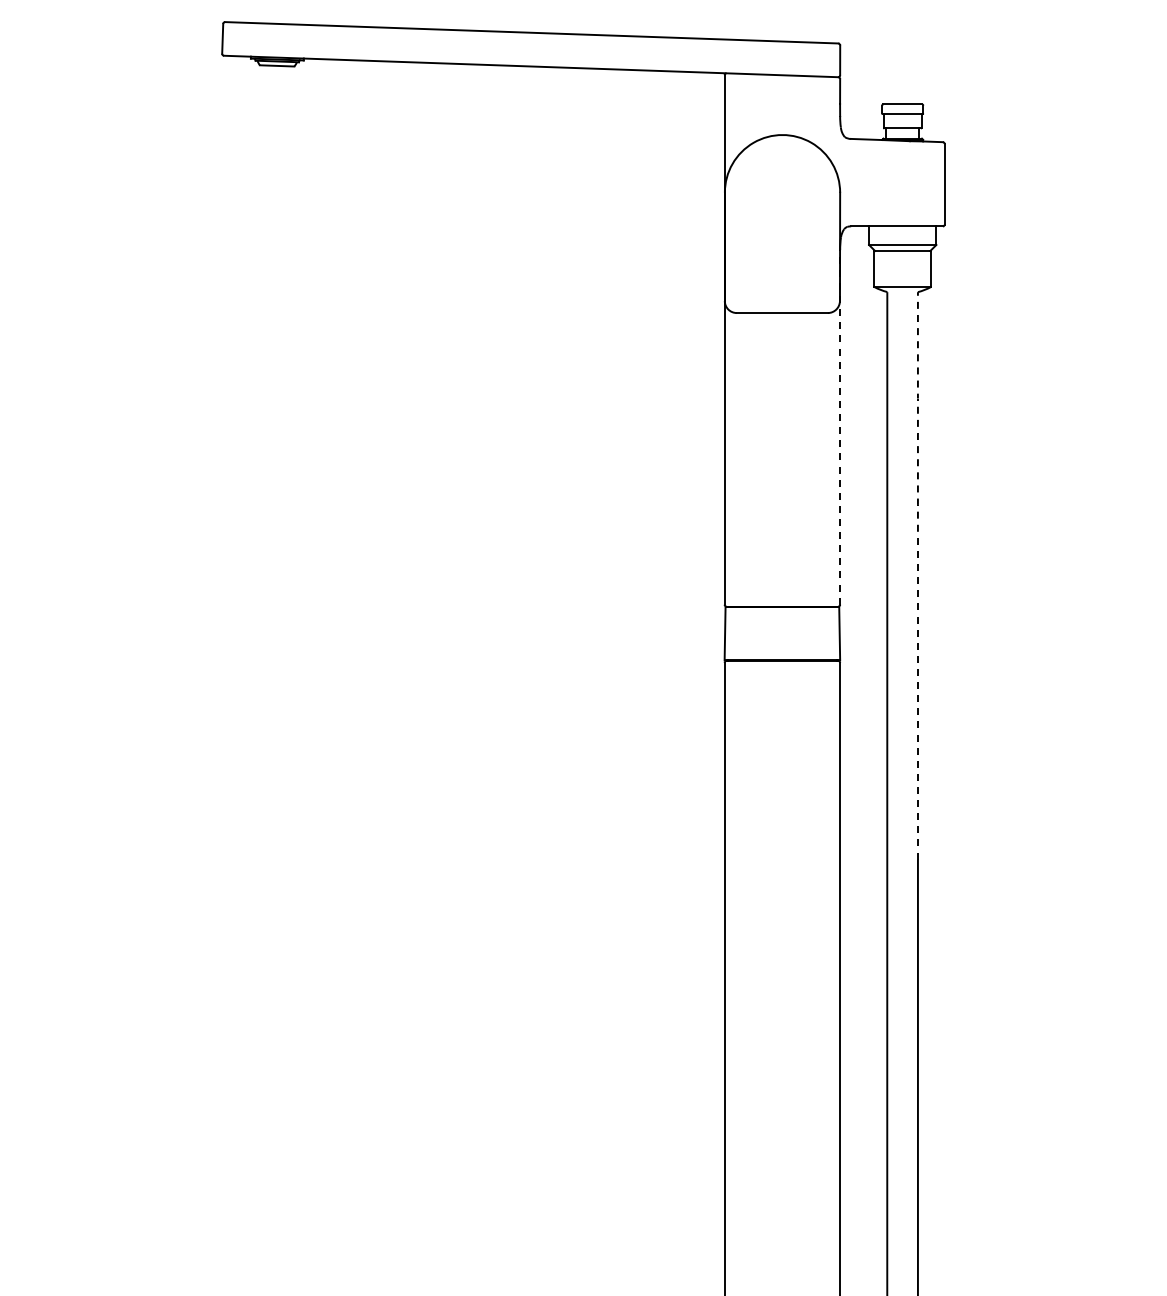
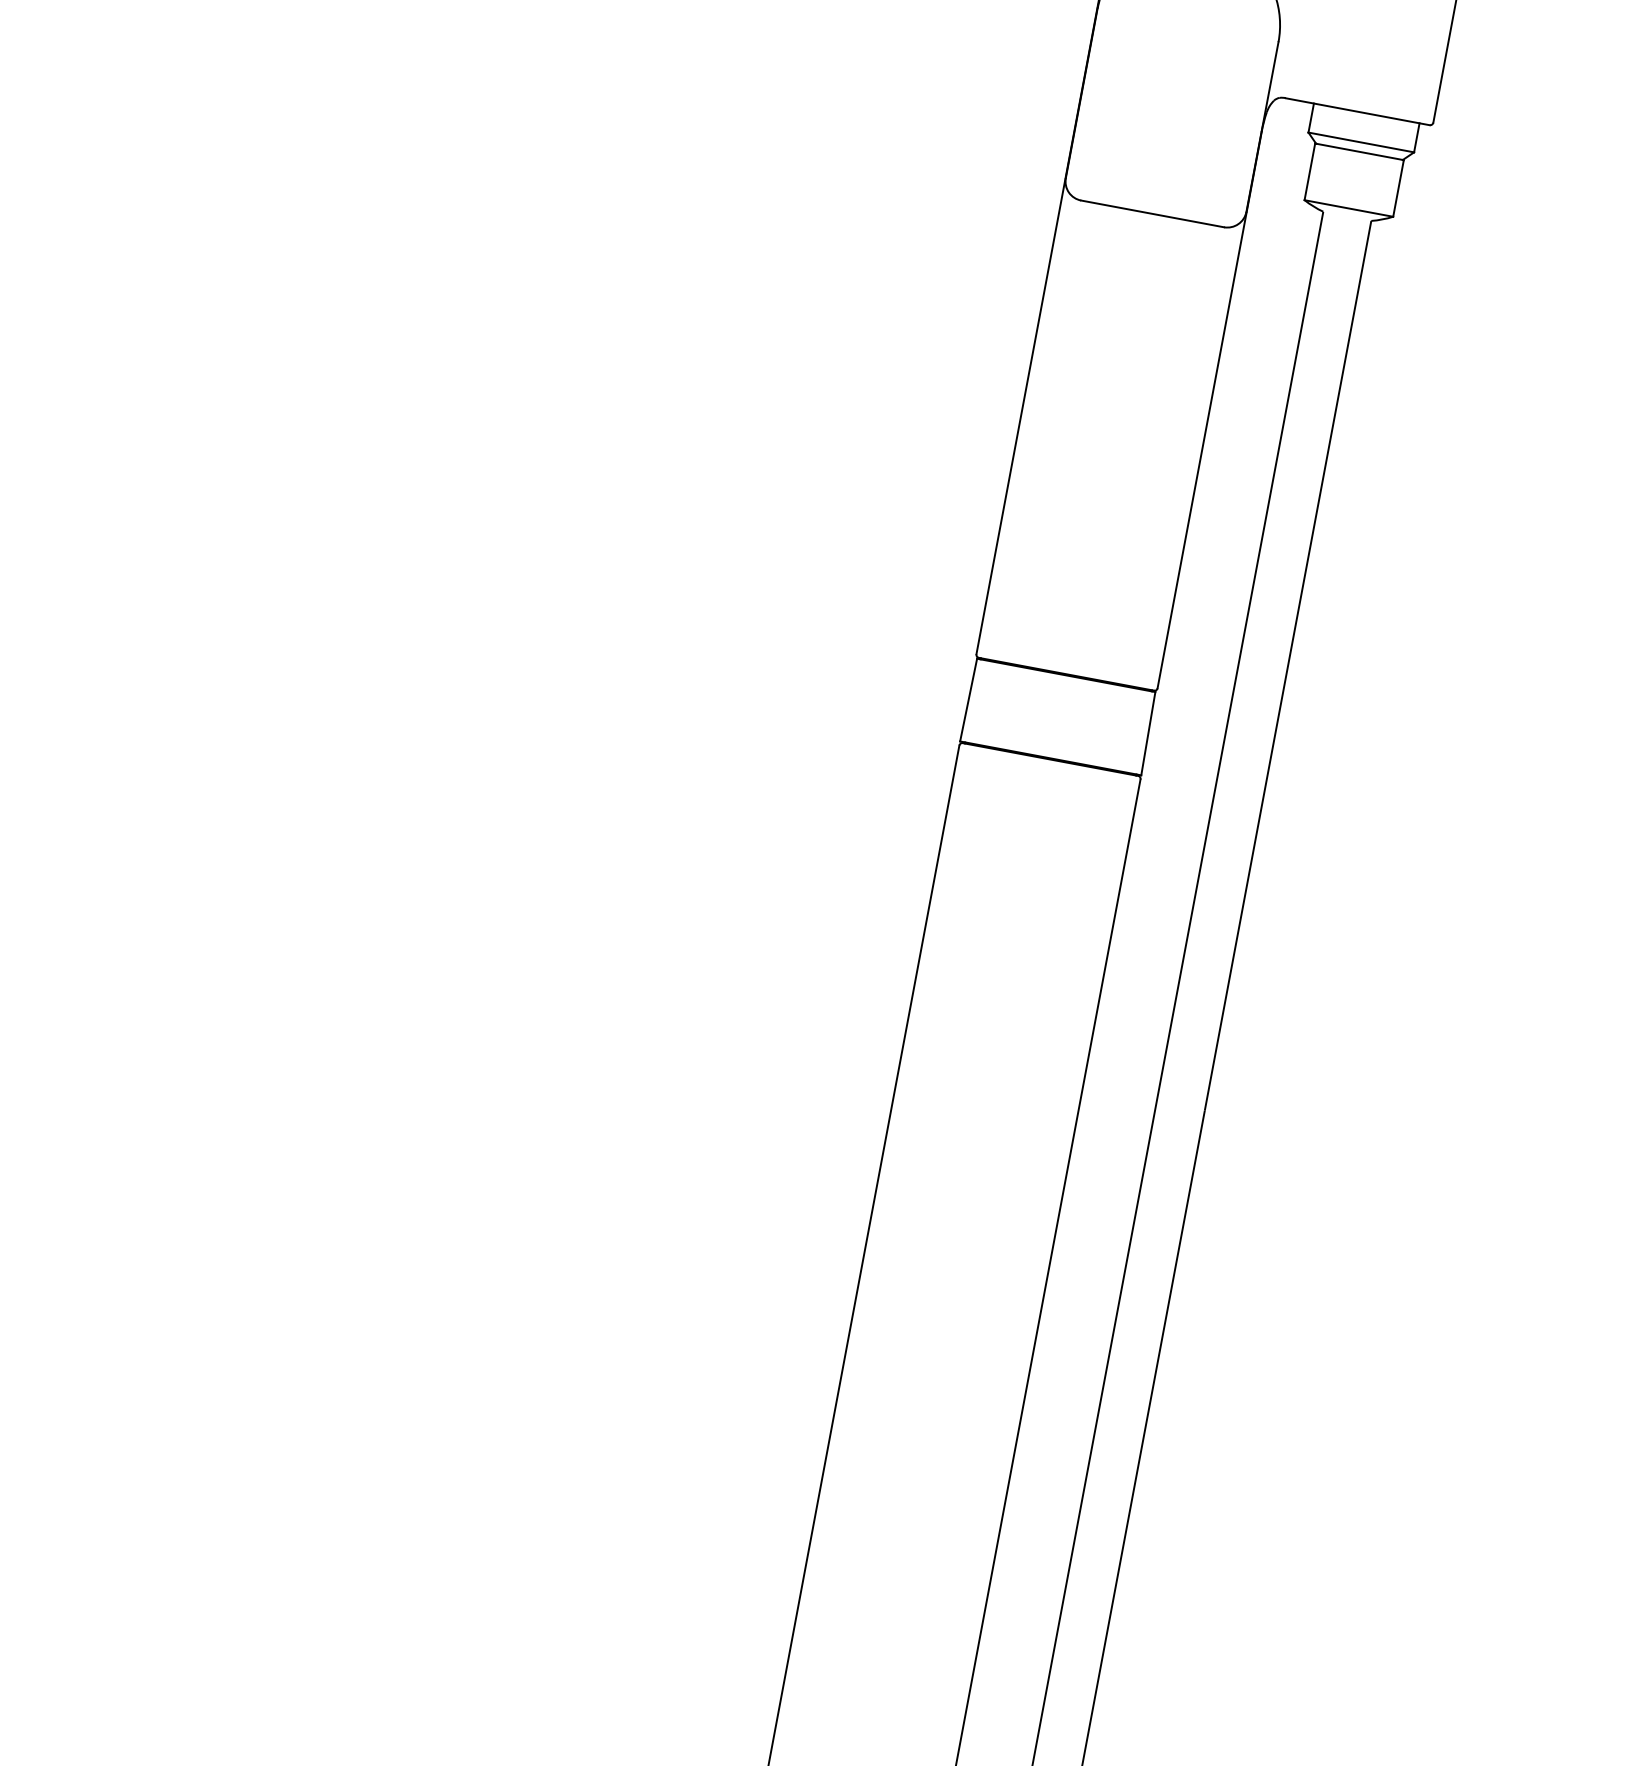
line: (840, 426) -> (1210, 408), dashed -> solid
arc: (917, 575) -> (1287, 665), dashed -> solid

